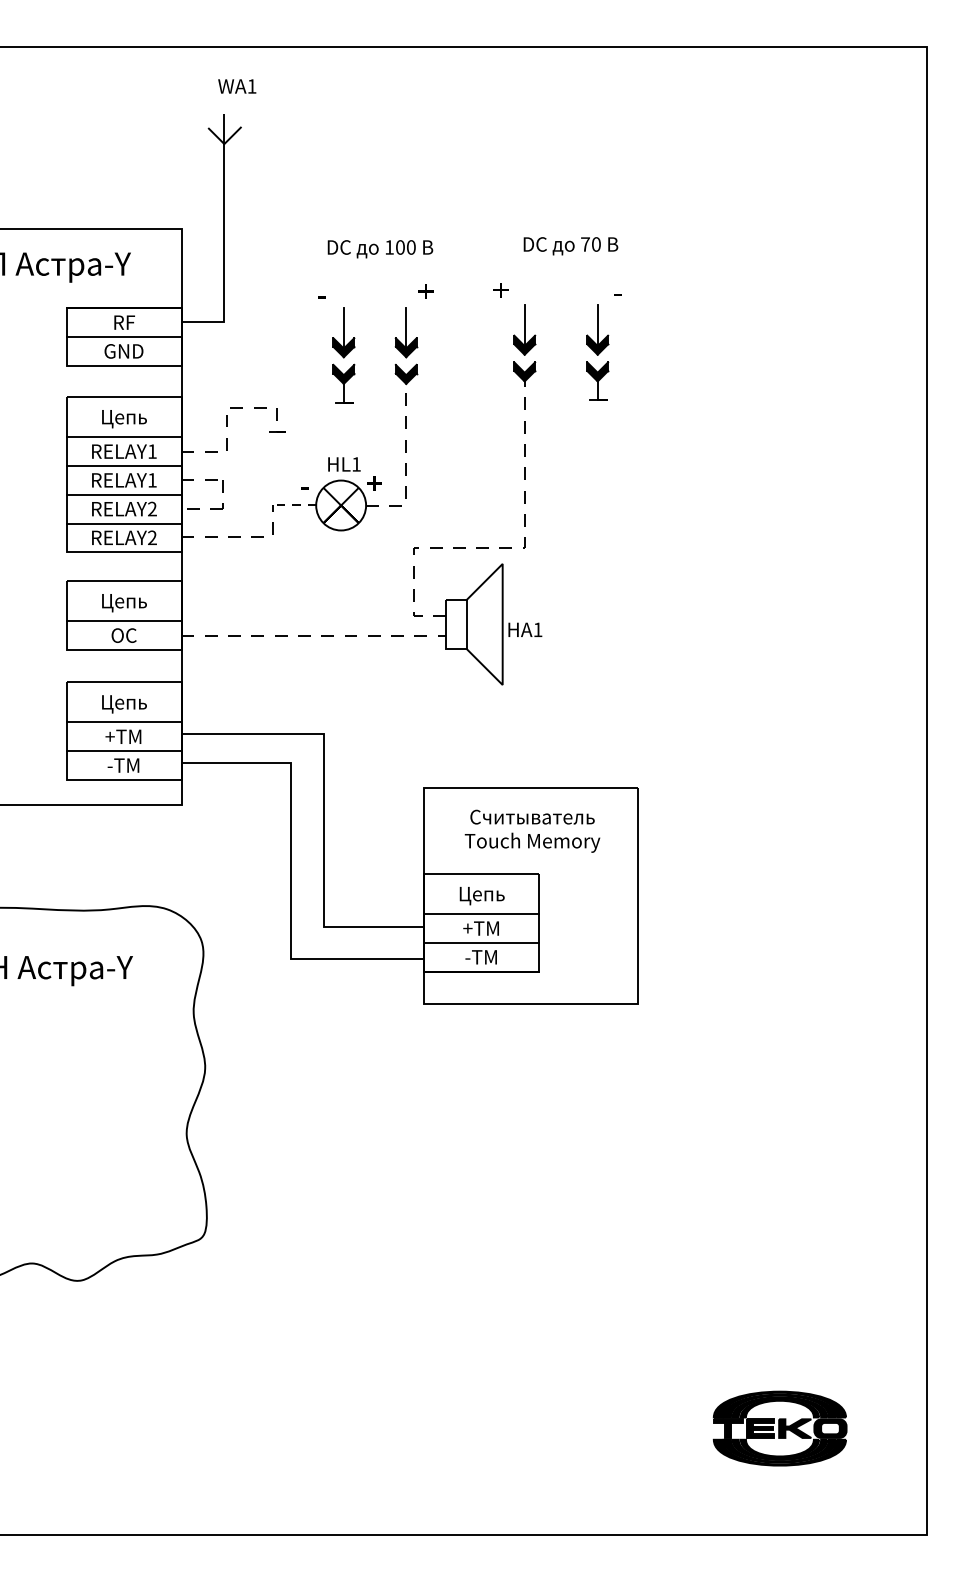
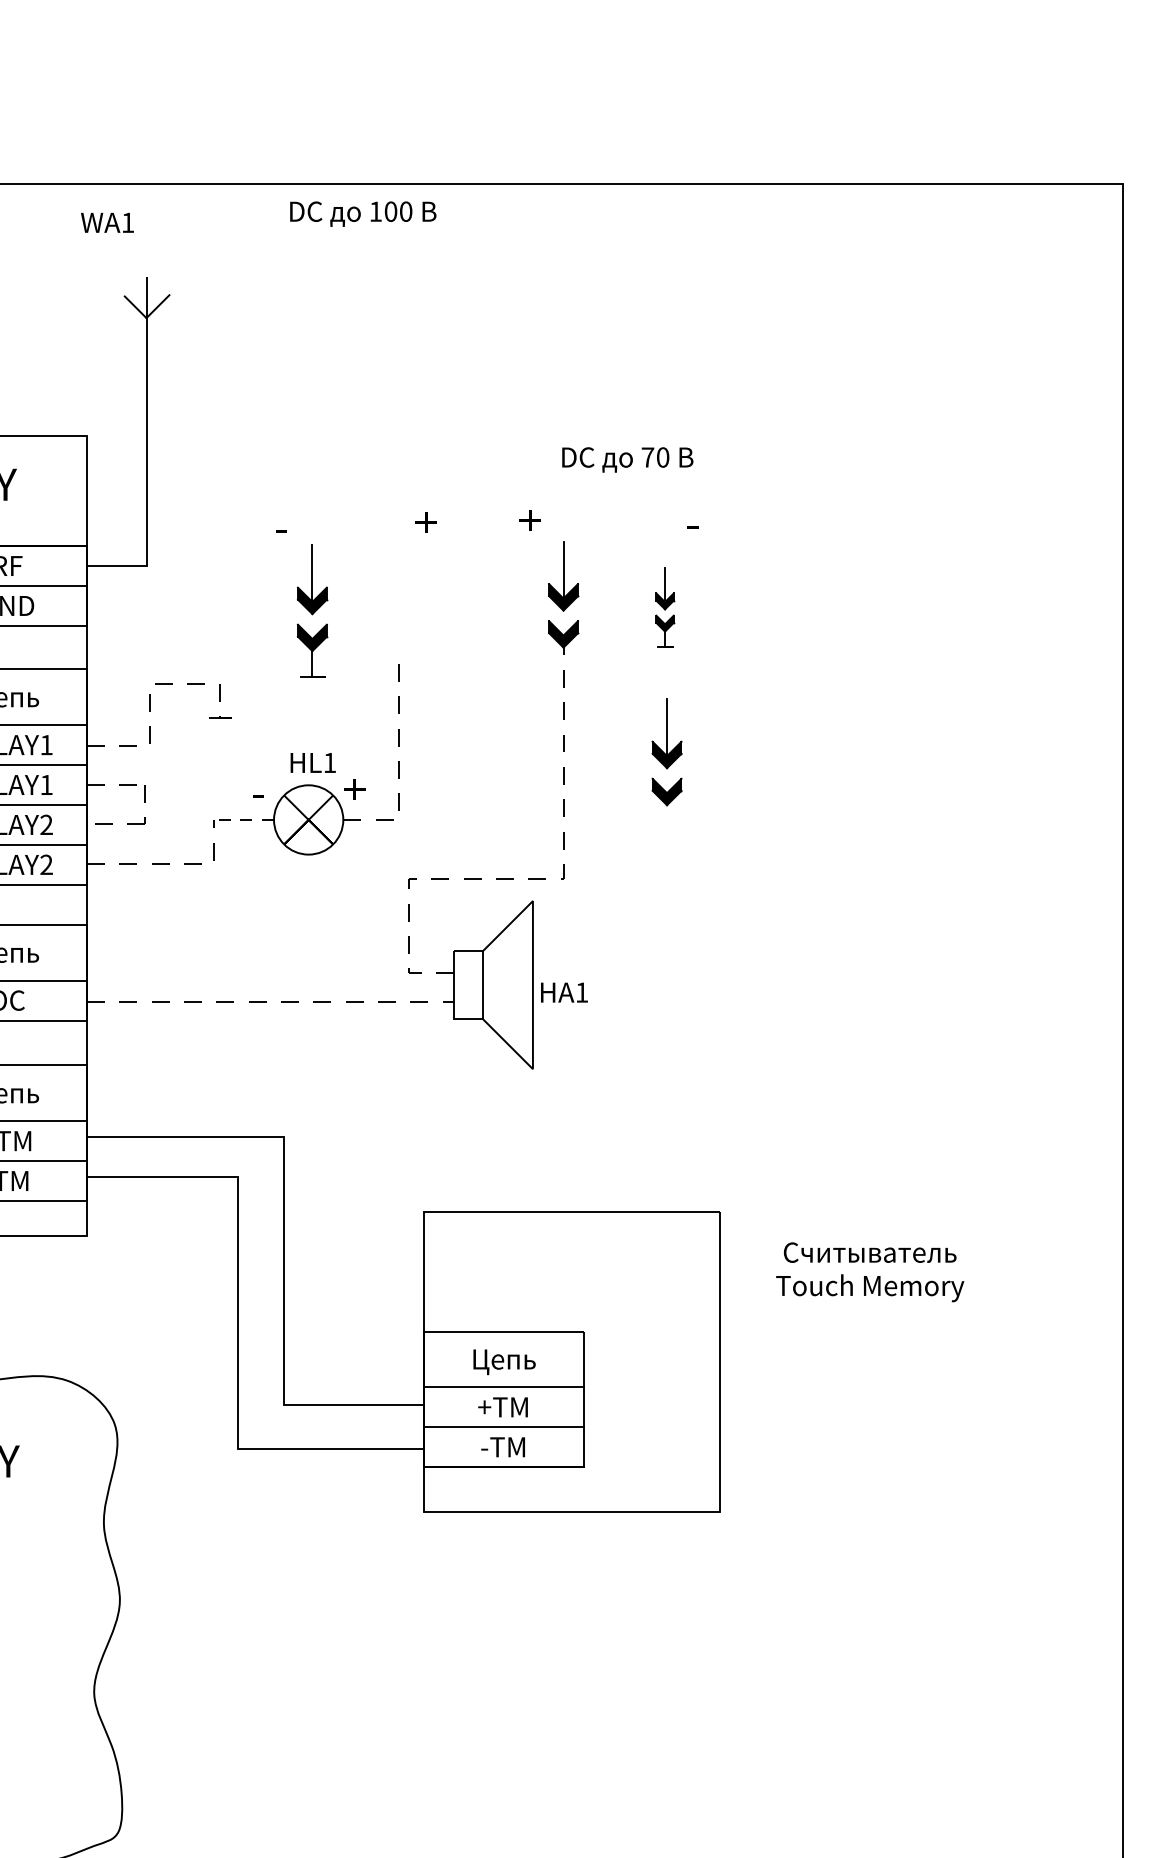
text: (237, 86) -> (107, 222), moved
text: (380, 249) -> (363, 214), moved
part: (406, 346) -> (667, 753), moved
part: (597, 352) -> (664, 607), size x0.6
text: (532, 830) -> (870, 1271), moved

